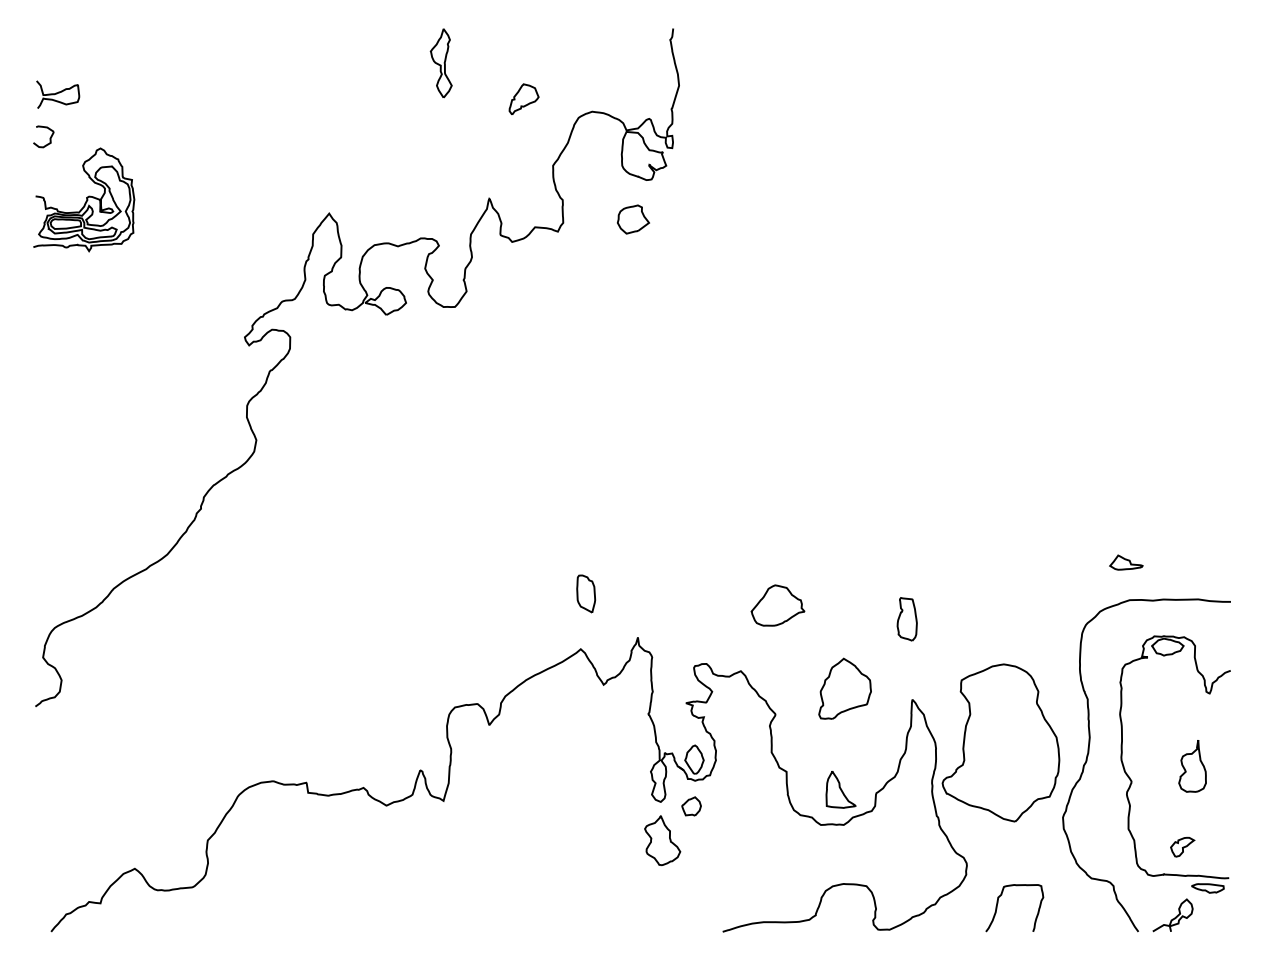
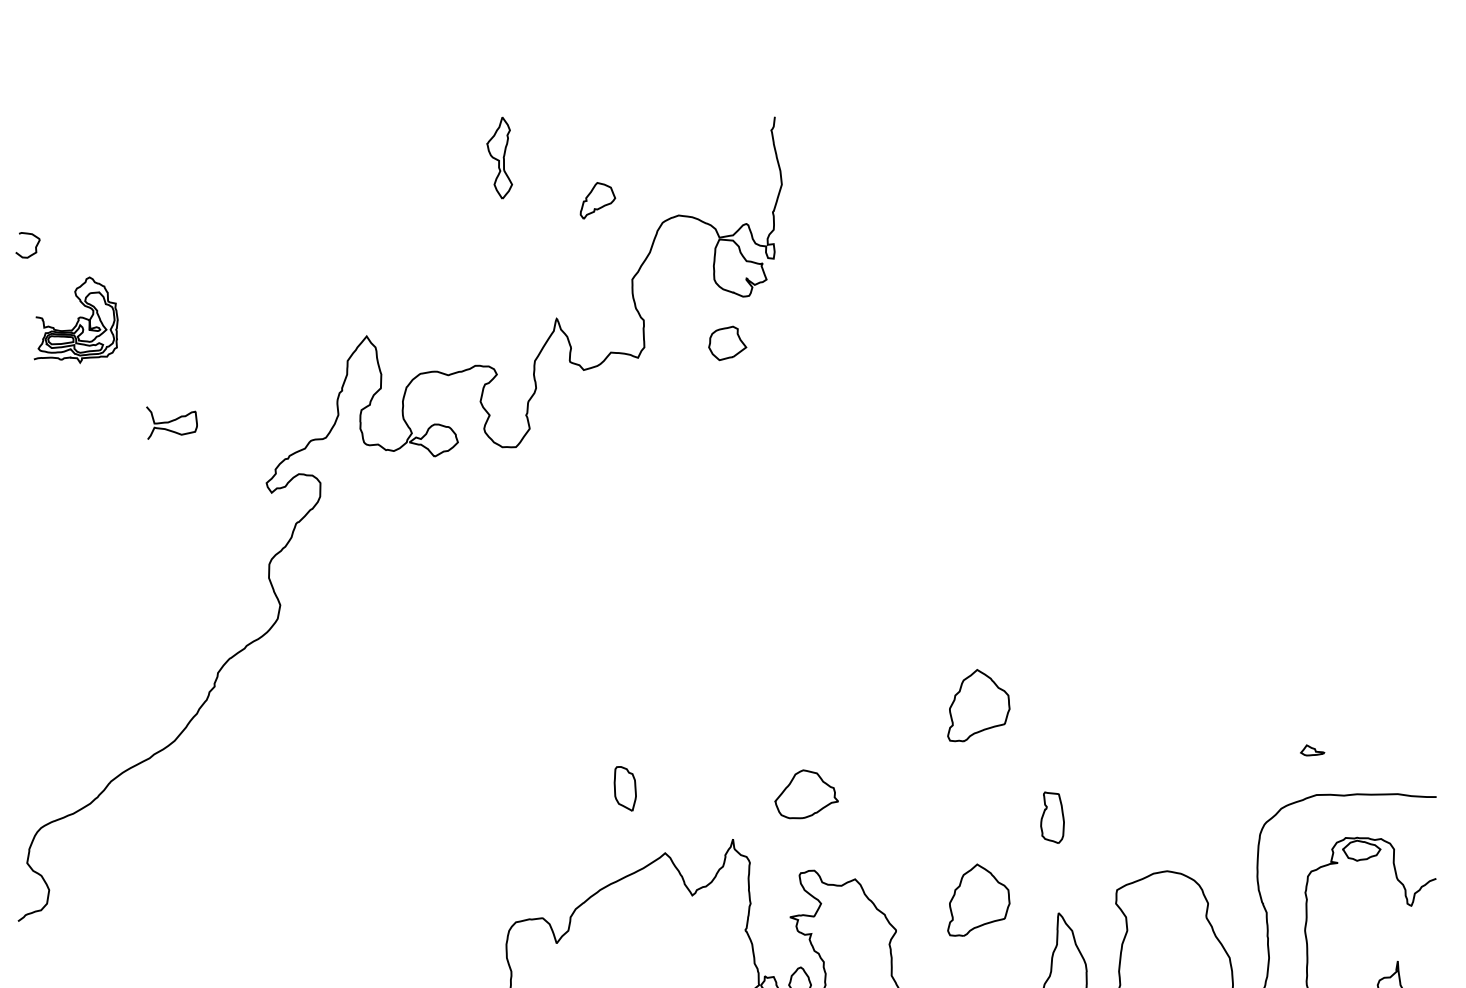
curve: (58, 93) -> (172, 421), moved
part: (84, 199) -> (76, 319), size x0.7
part: (844, 524) -> (978, 705), added
part: (1126, 562) -> (1312, 750), size x0.6
part: (586, 593) -> (625, 788), moved
part: (777, 605) -> (806, 794), moved

